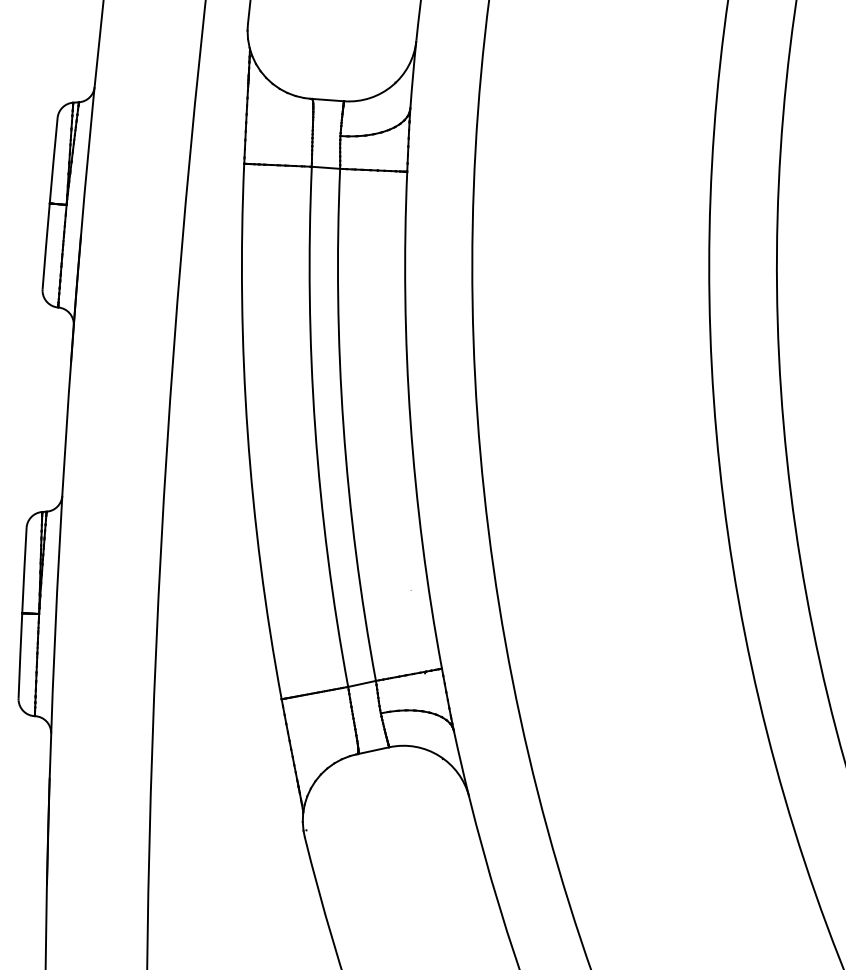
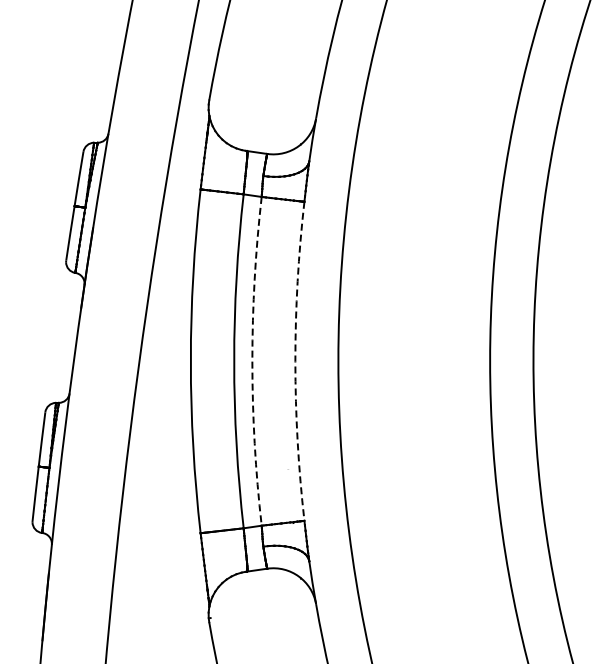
arc: (410, 421) -> (295, 361), solid -> dashed
arc: (343, 426) -> (252, 361), solid -> dashed

